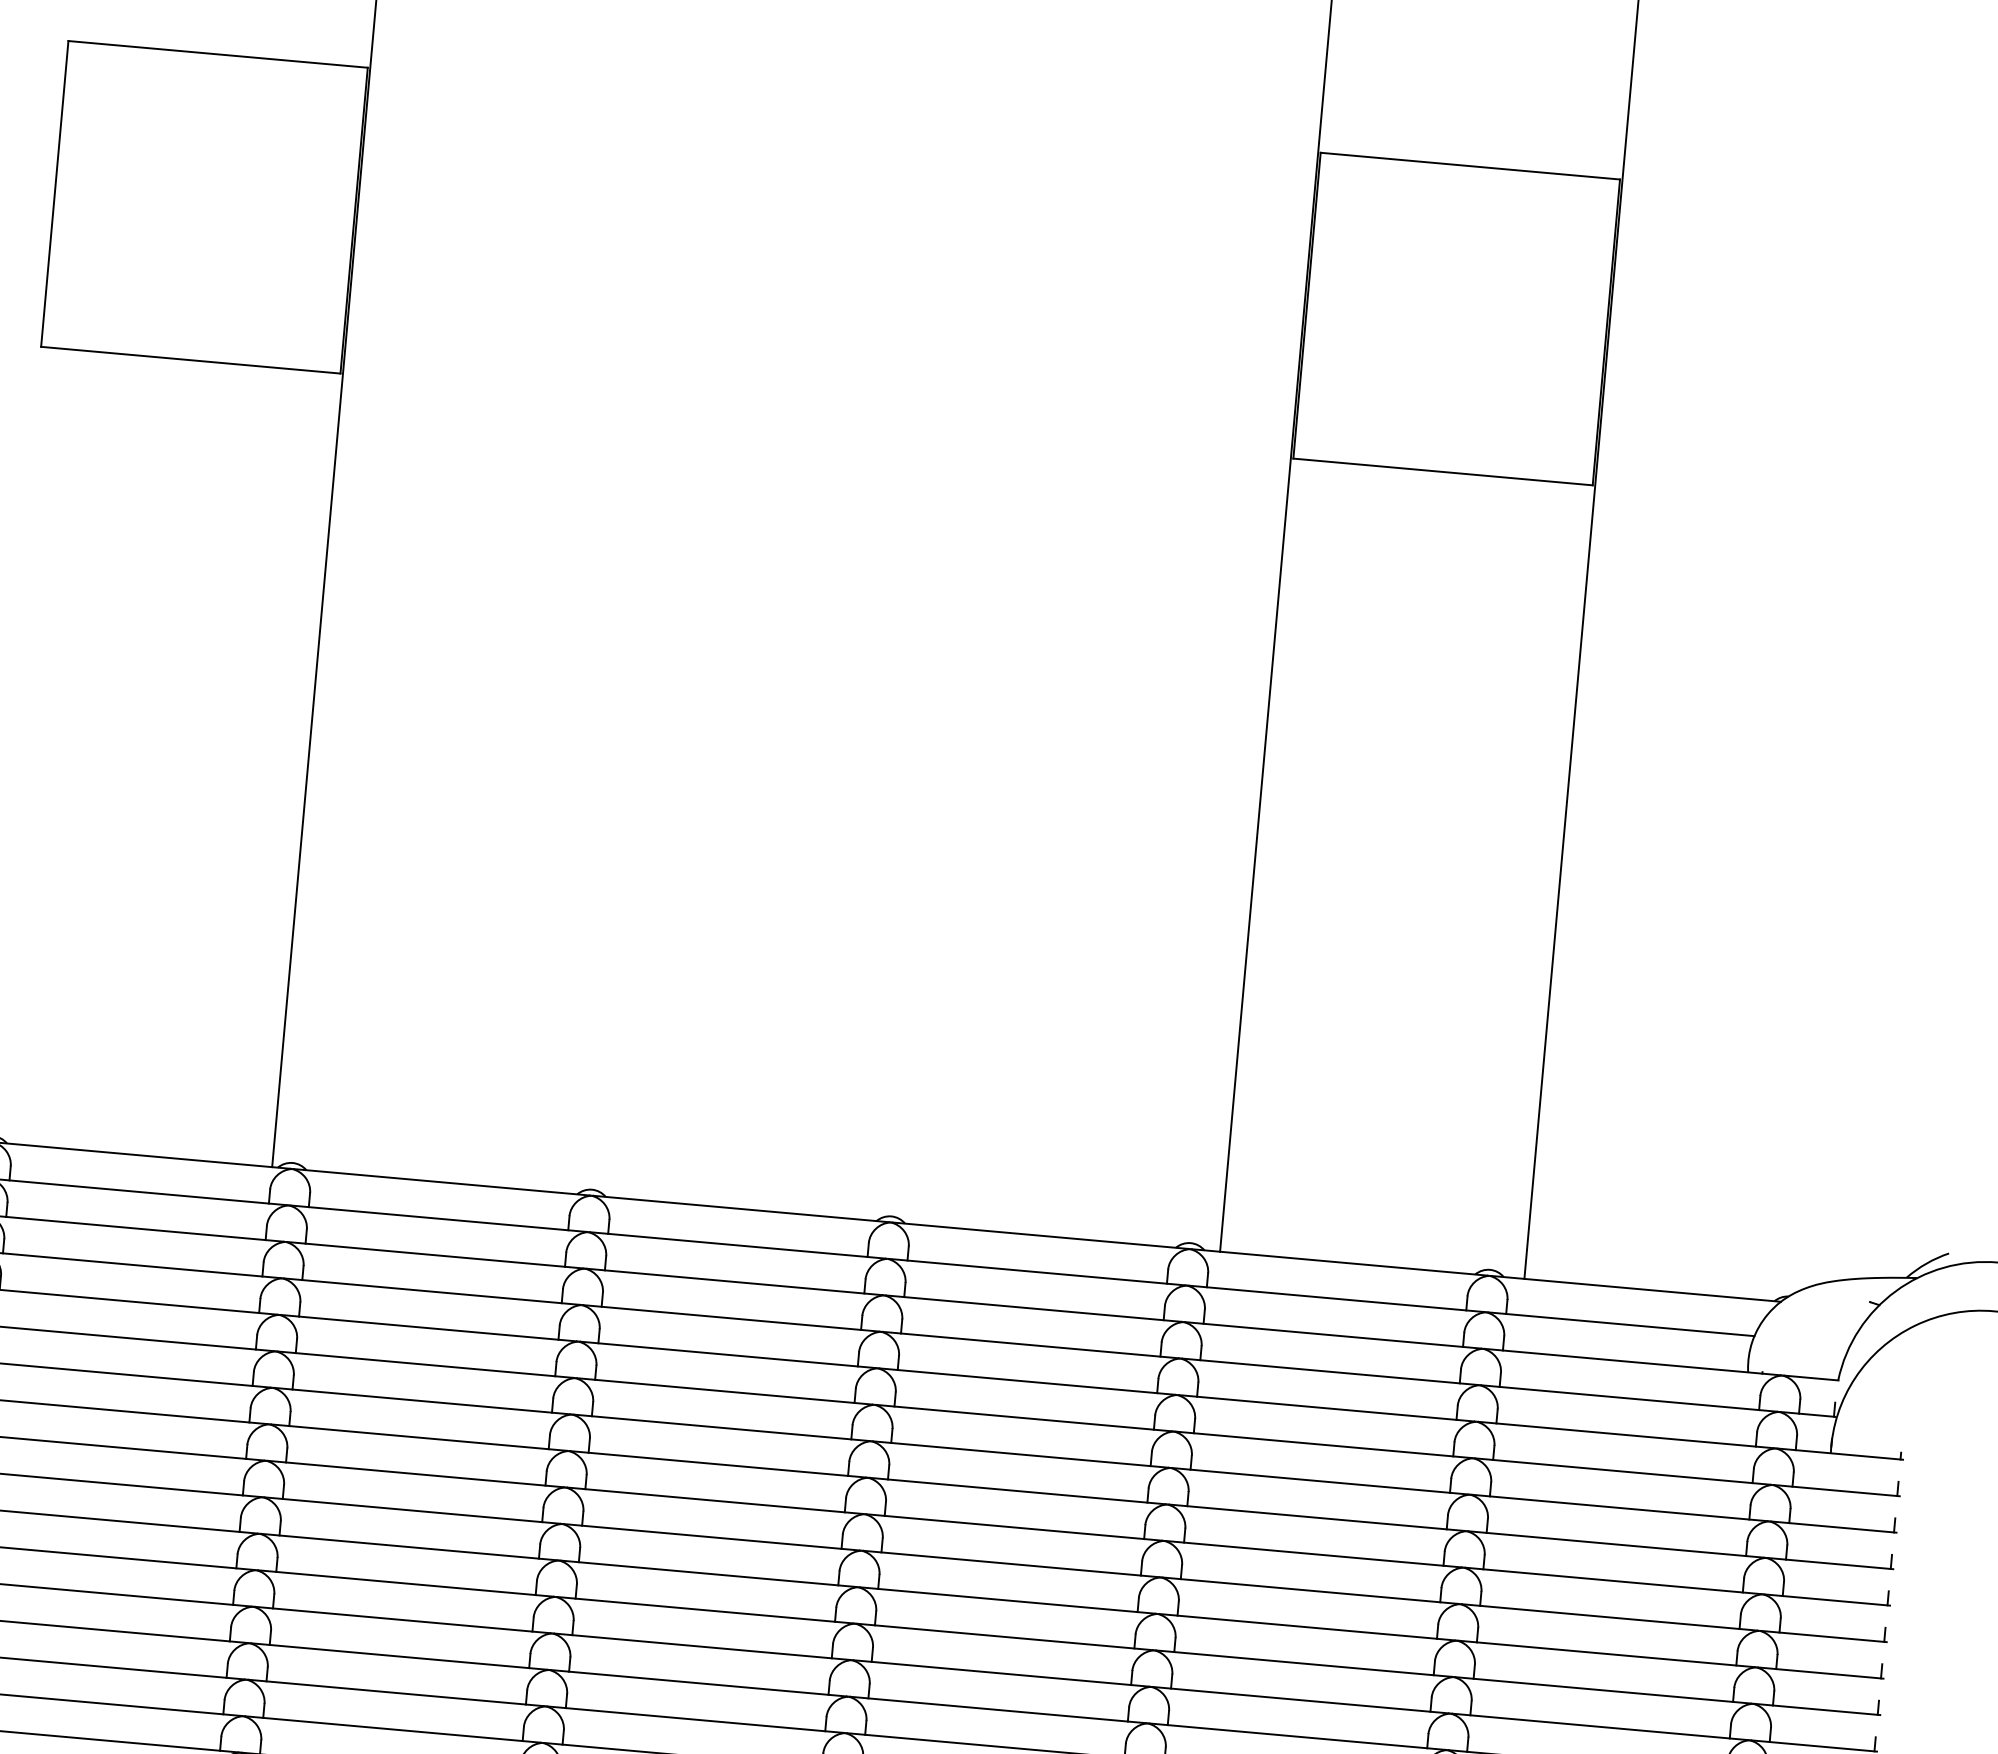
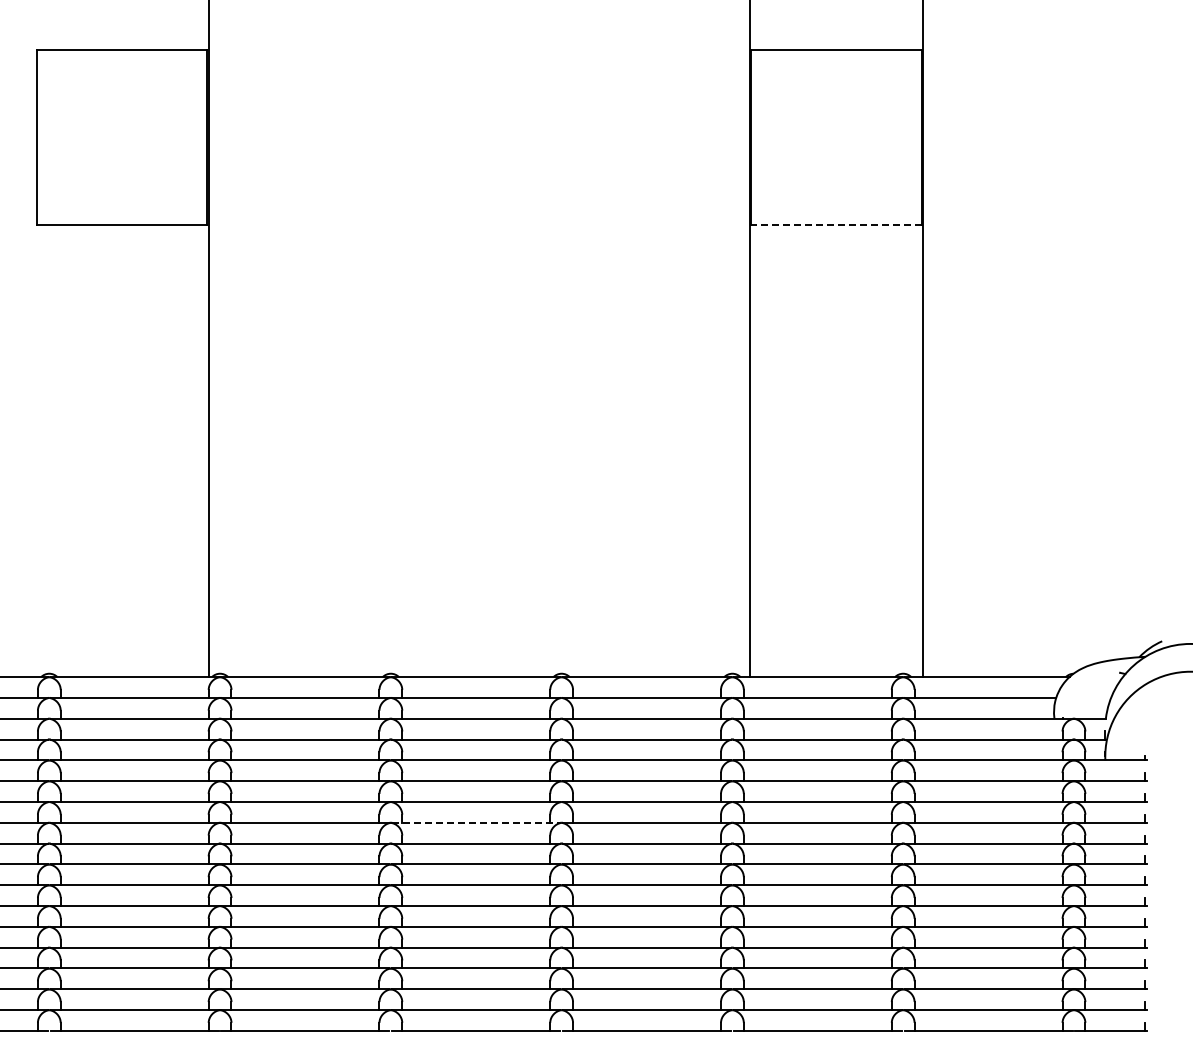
line: (1441, 471) -> (835, 224), solid -> dashed
line: (718, 1463) -> (476, 822), solid -> dashed

